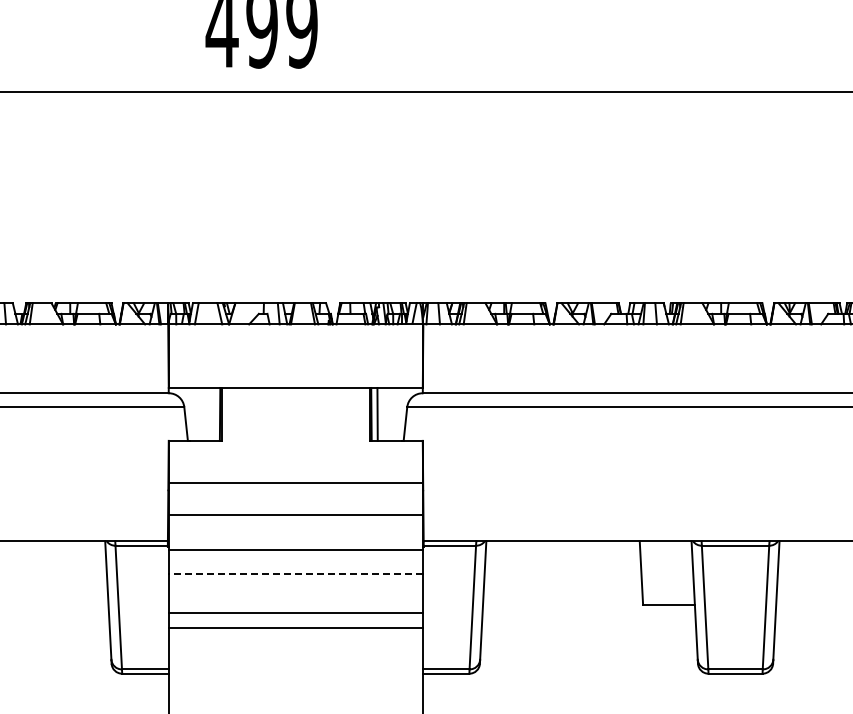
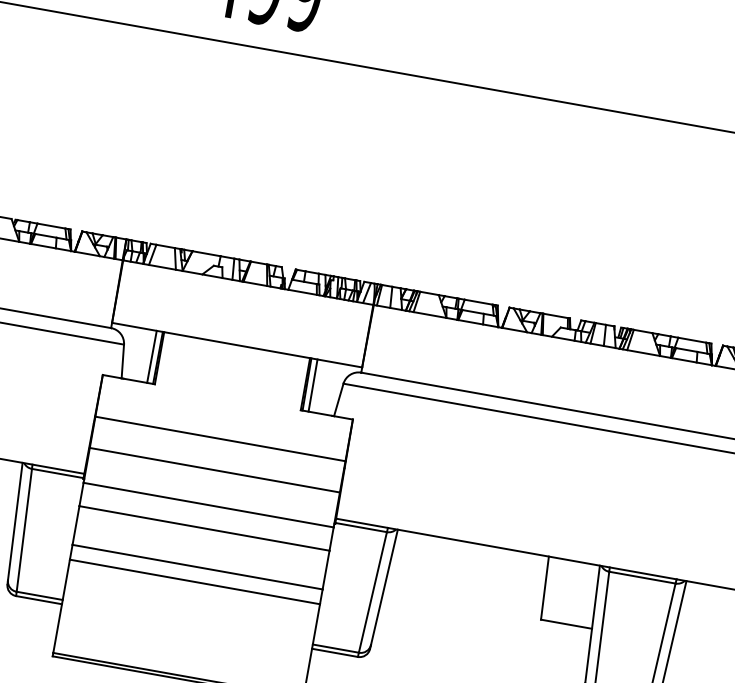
line: (213, 413) -> (151, 355), added
line: (295, 574) -> (204, 528), dashed -> solid

